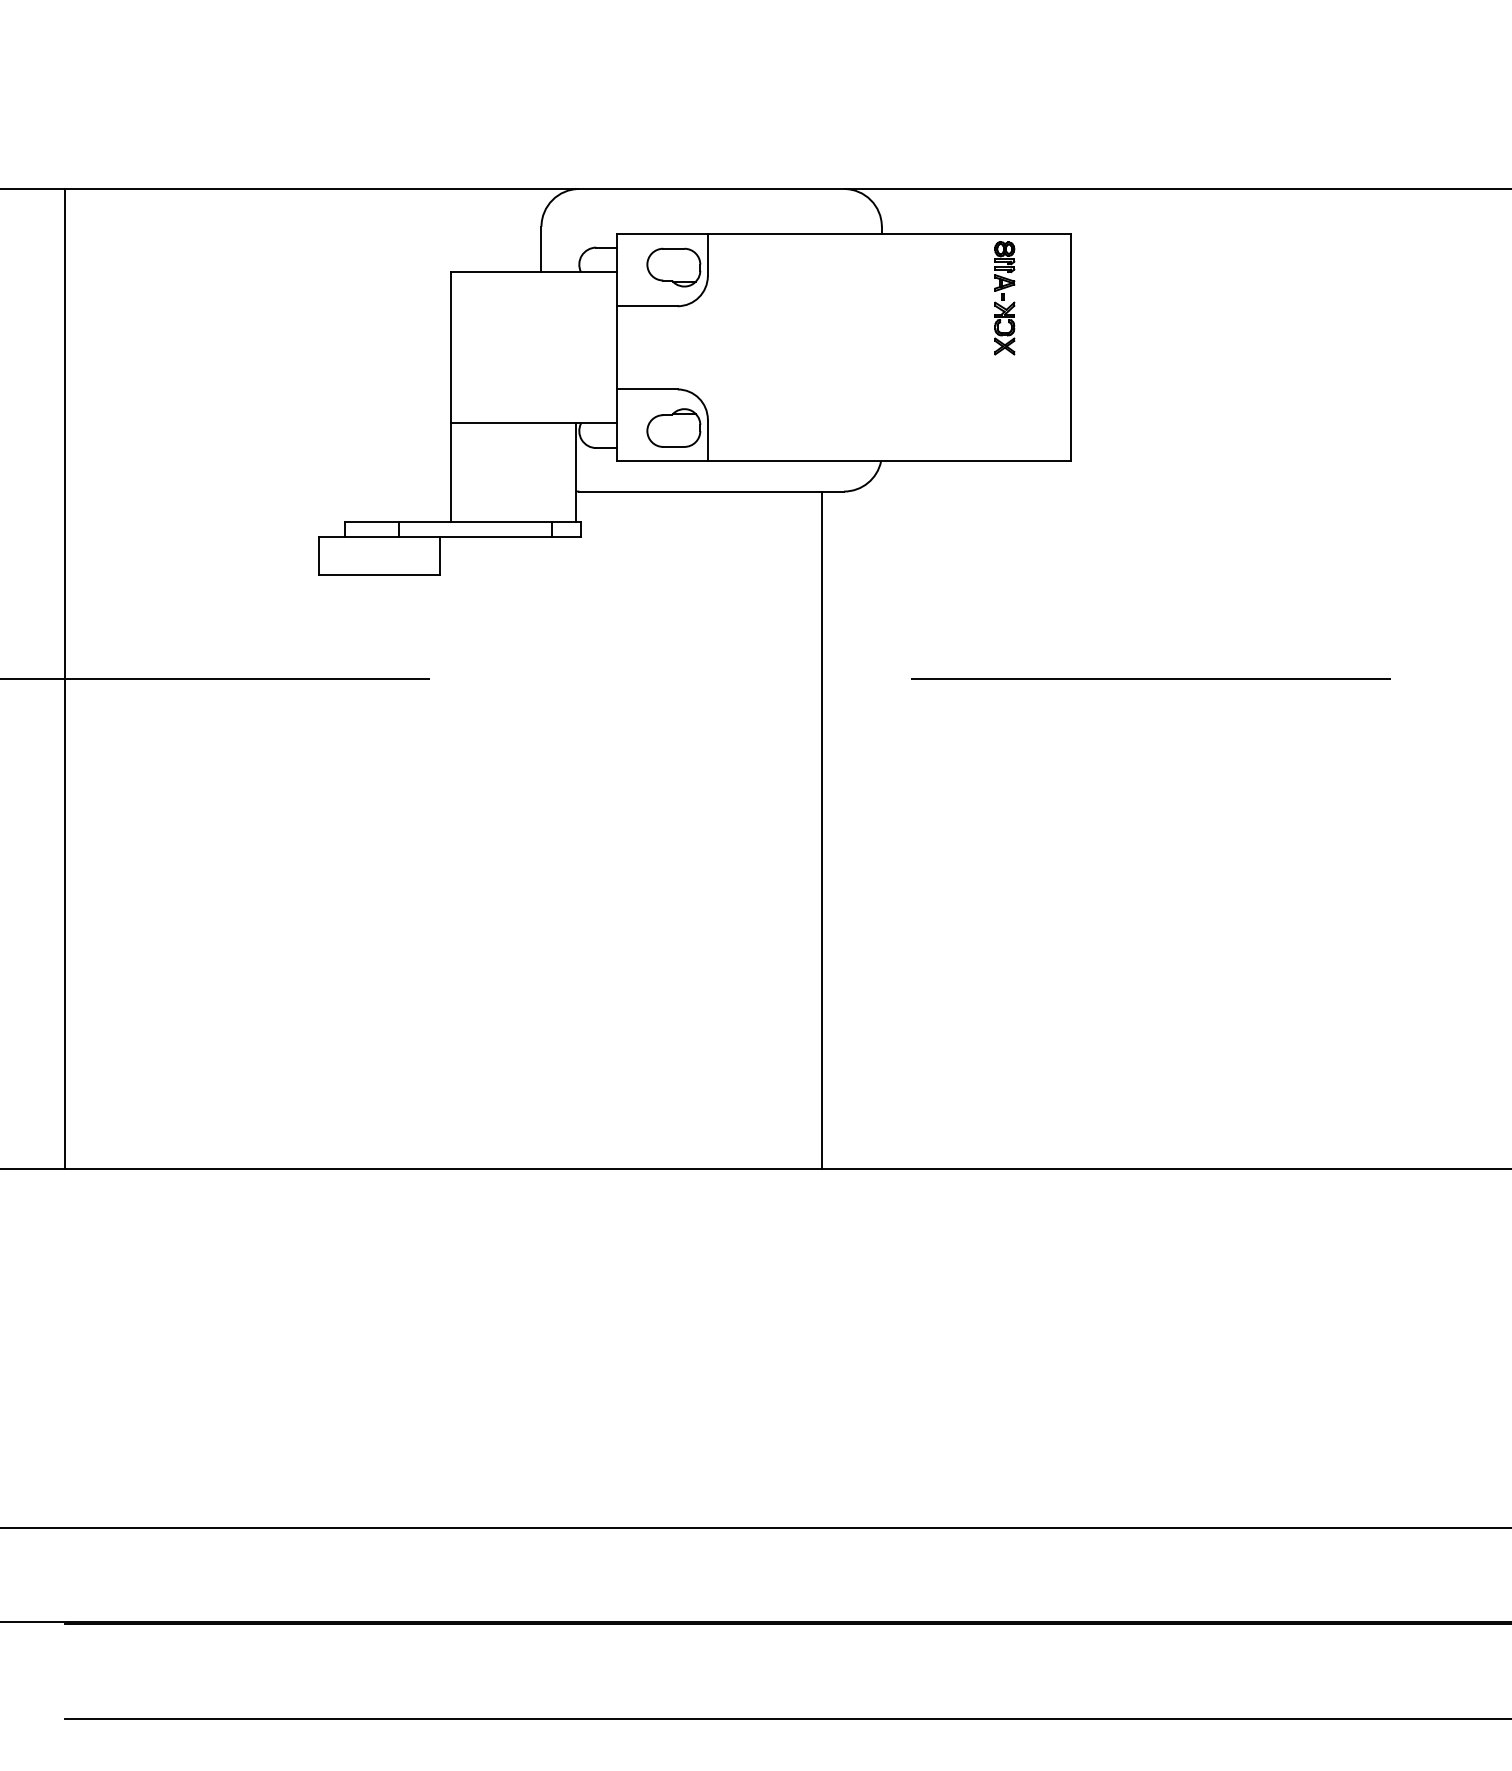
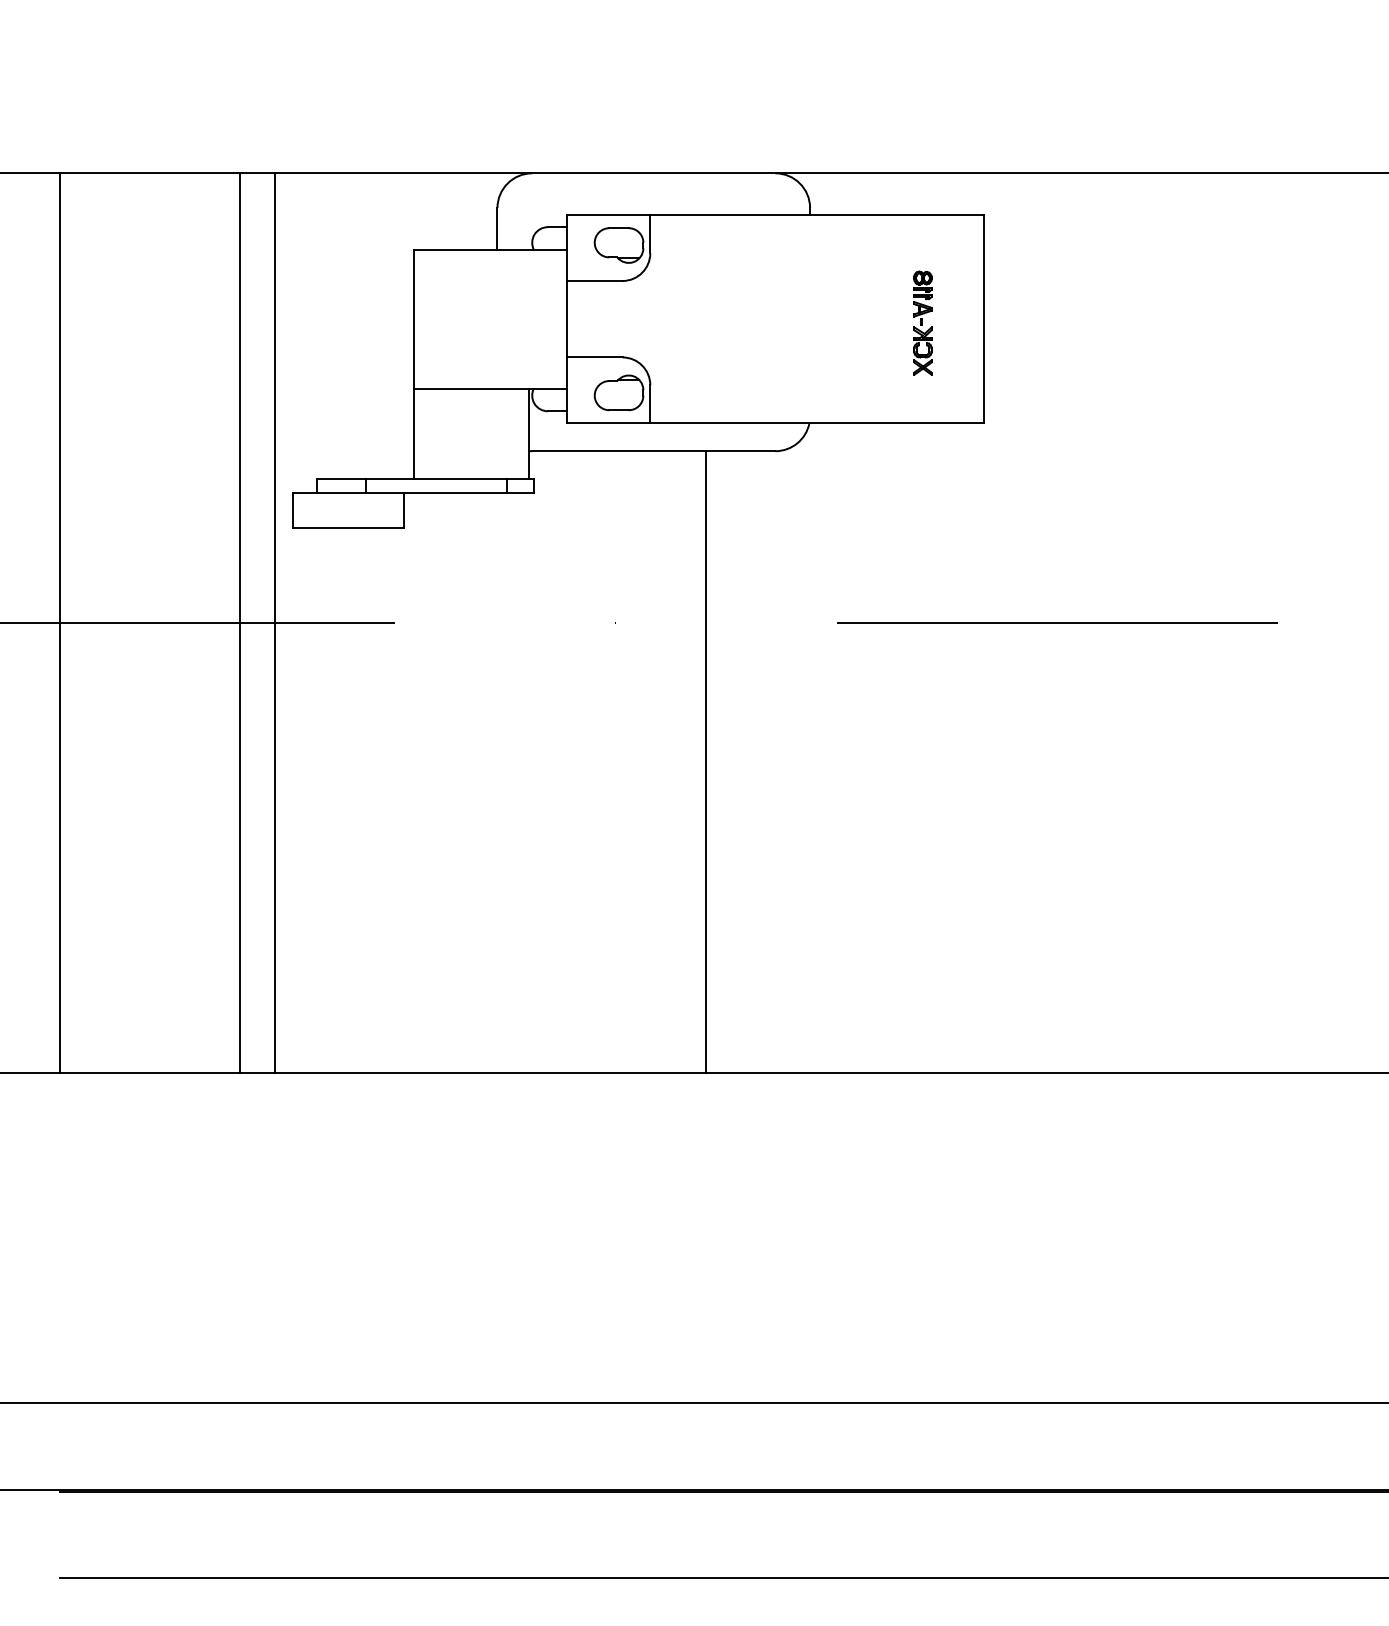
part: (1004, 298) -> (922, 323), moved
line: (261, 678) -> (240, 622), added
line: (299, 678) -> (275, 622), added
line: (822, 829) -> (705, 761), moved

